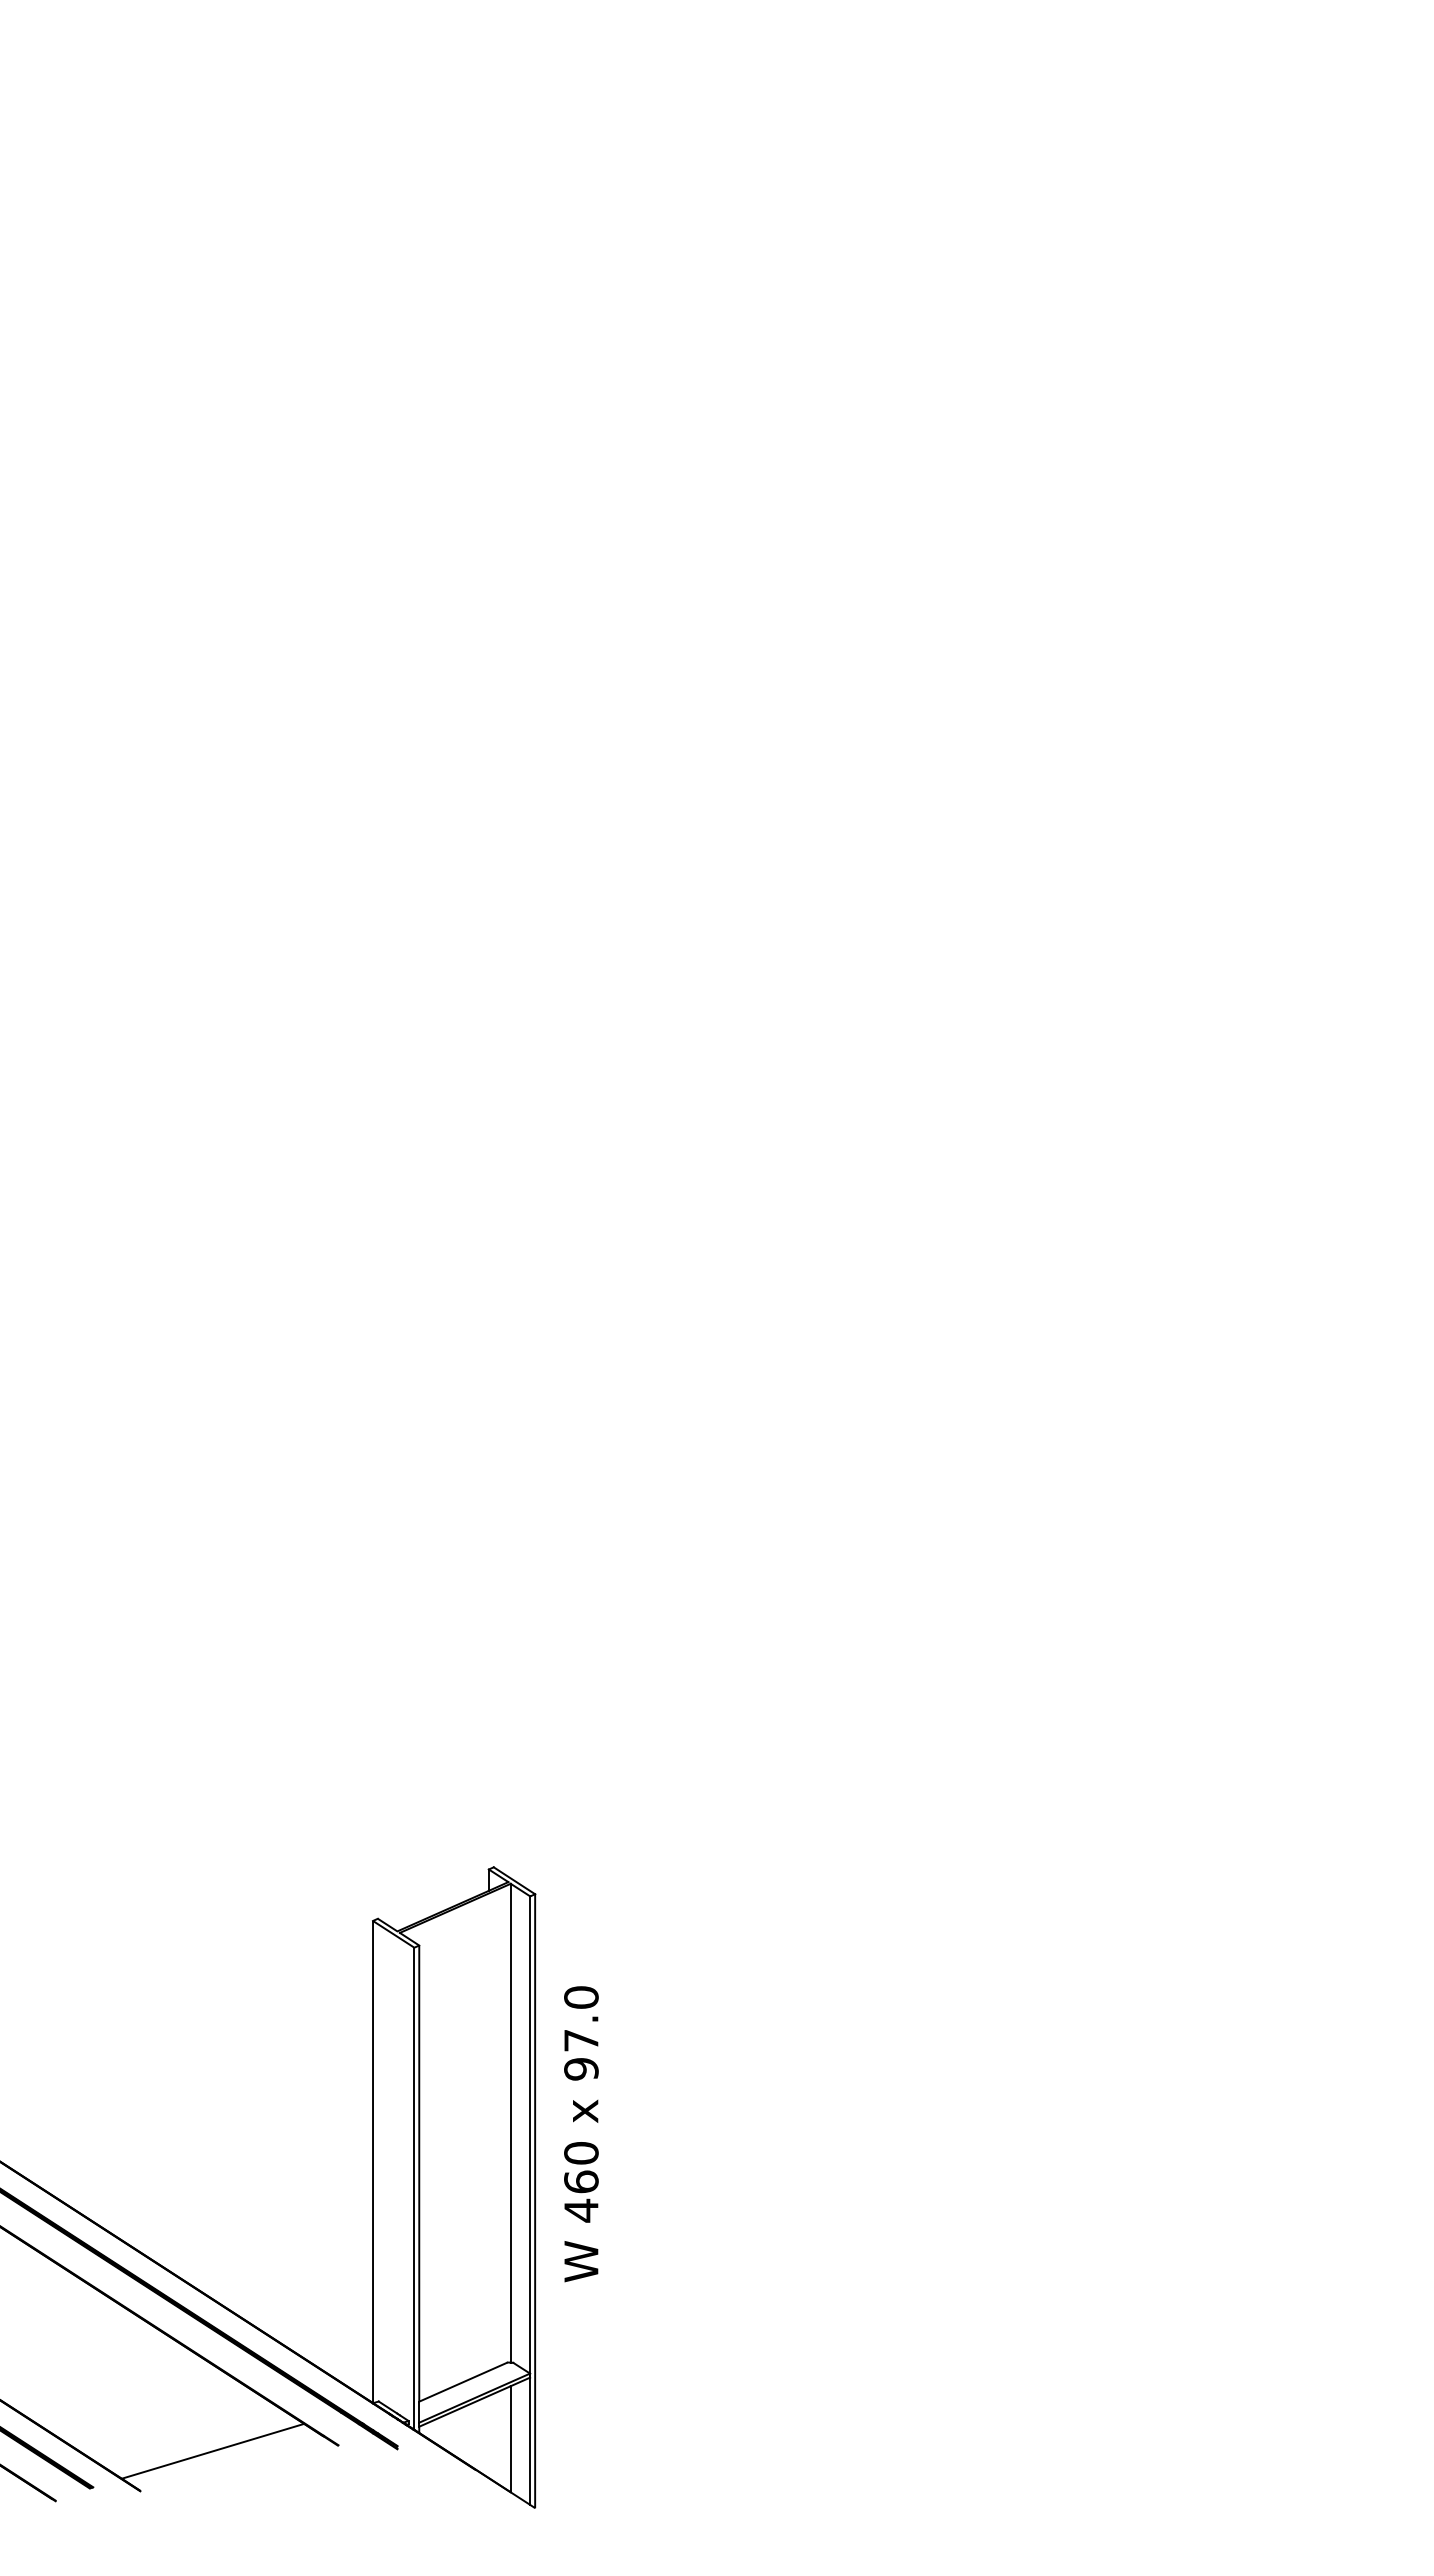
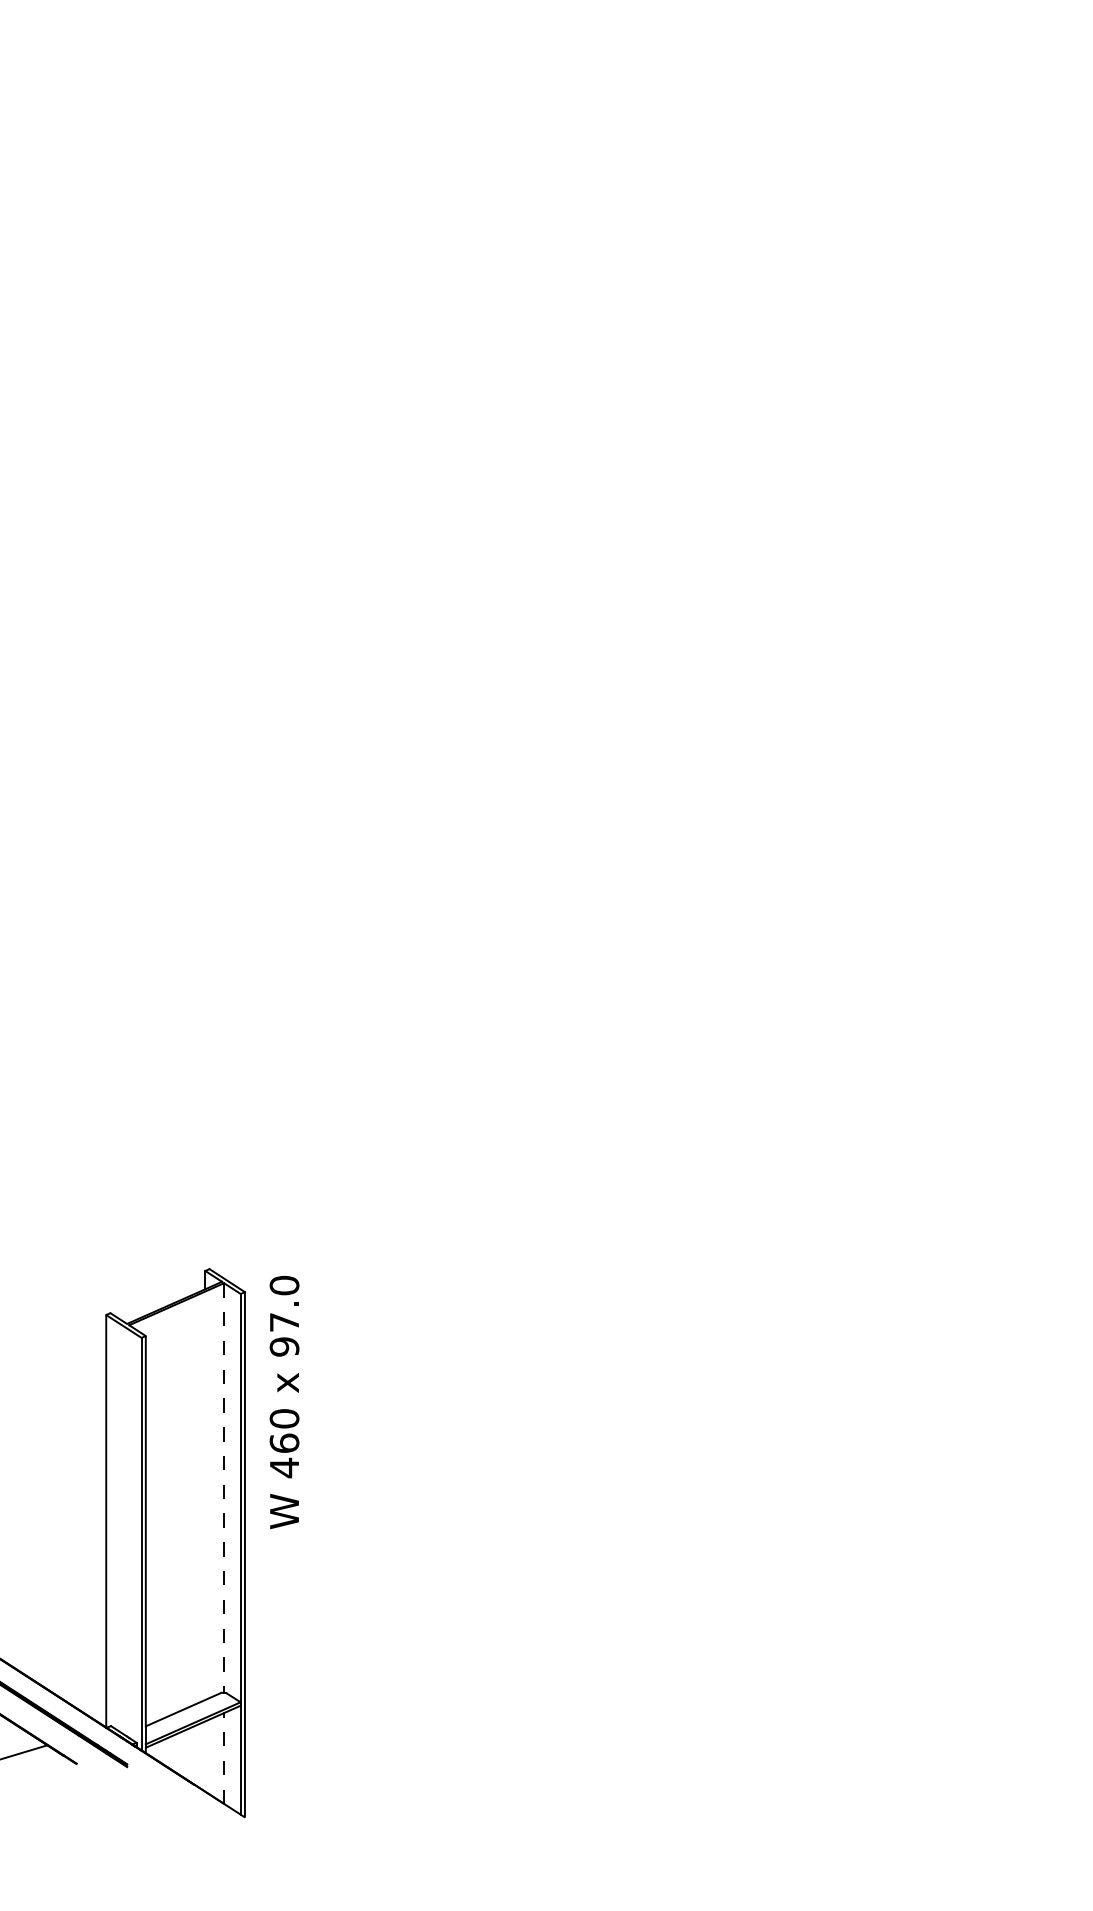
line: (510, 2123) -> (223, 1488), solid -> dashed
text: (581, 2134) -> (284, 1402), moved
line: (510, 2438) -> (223, 1757), solid -> dashed

